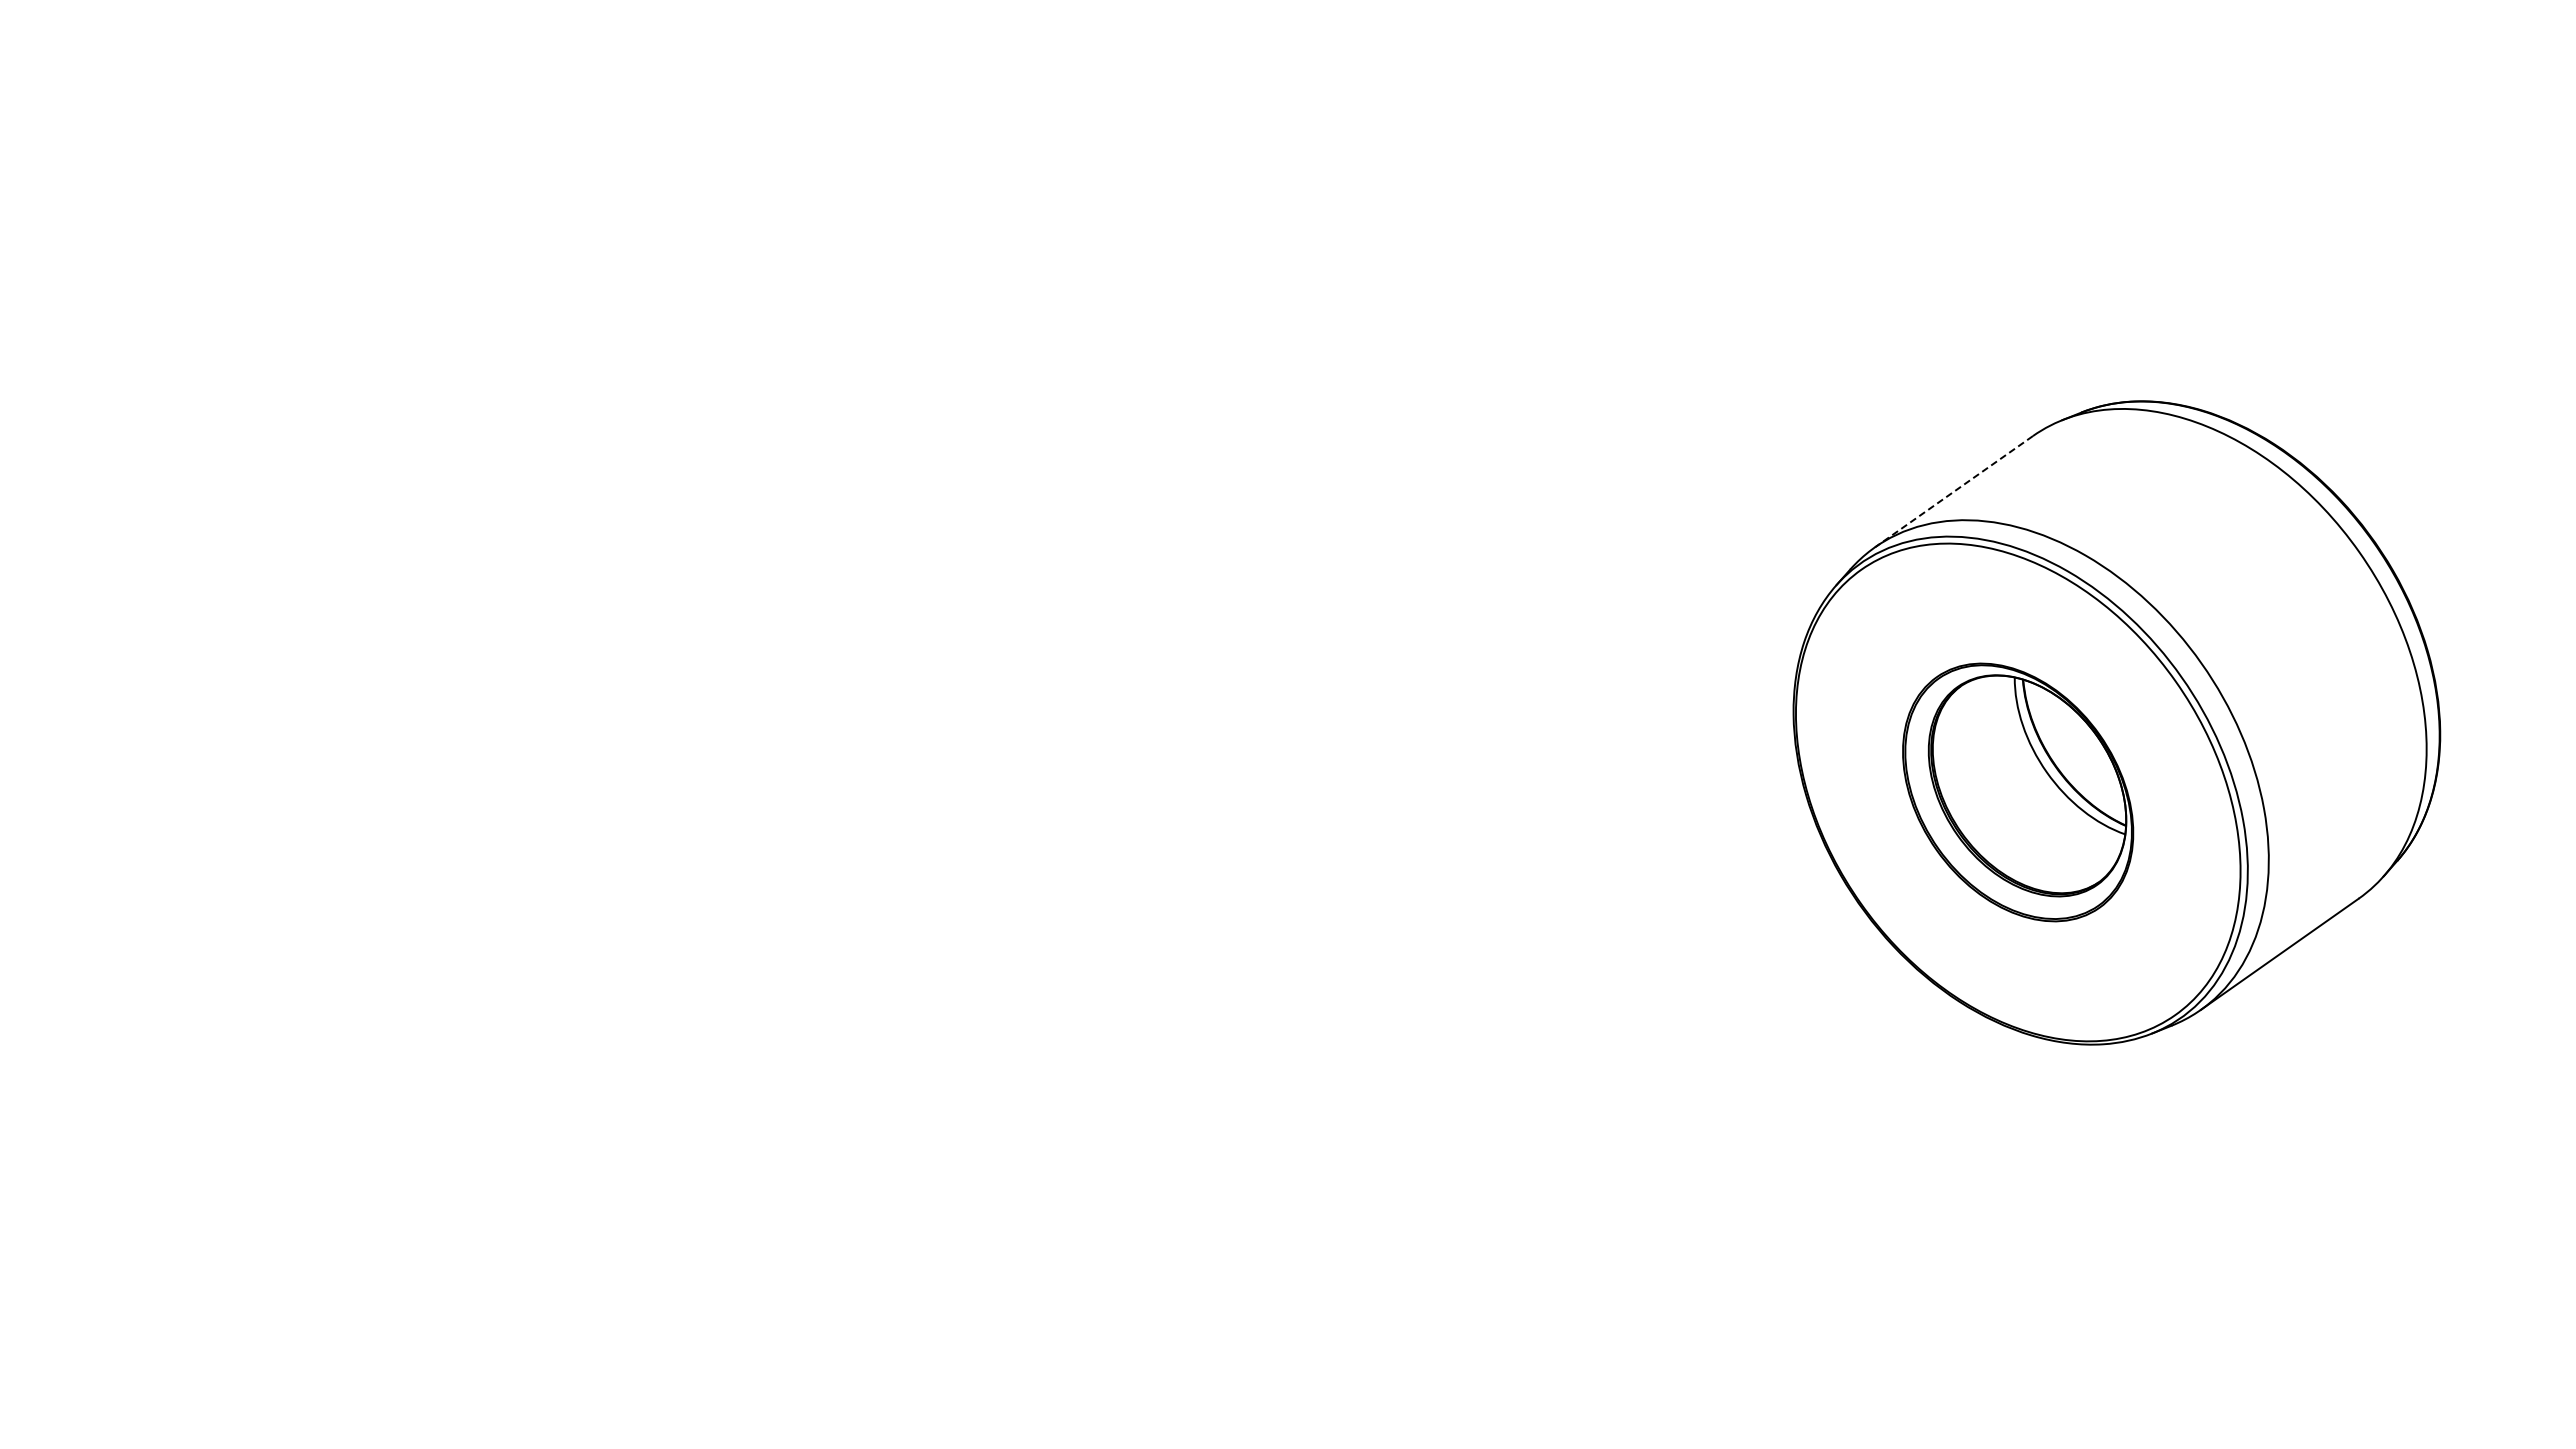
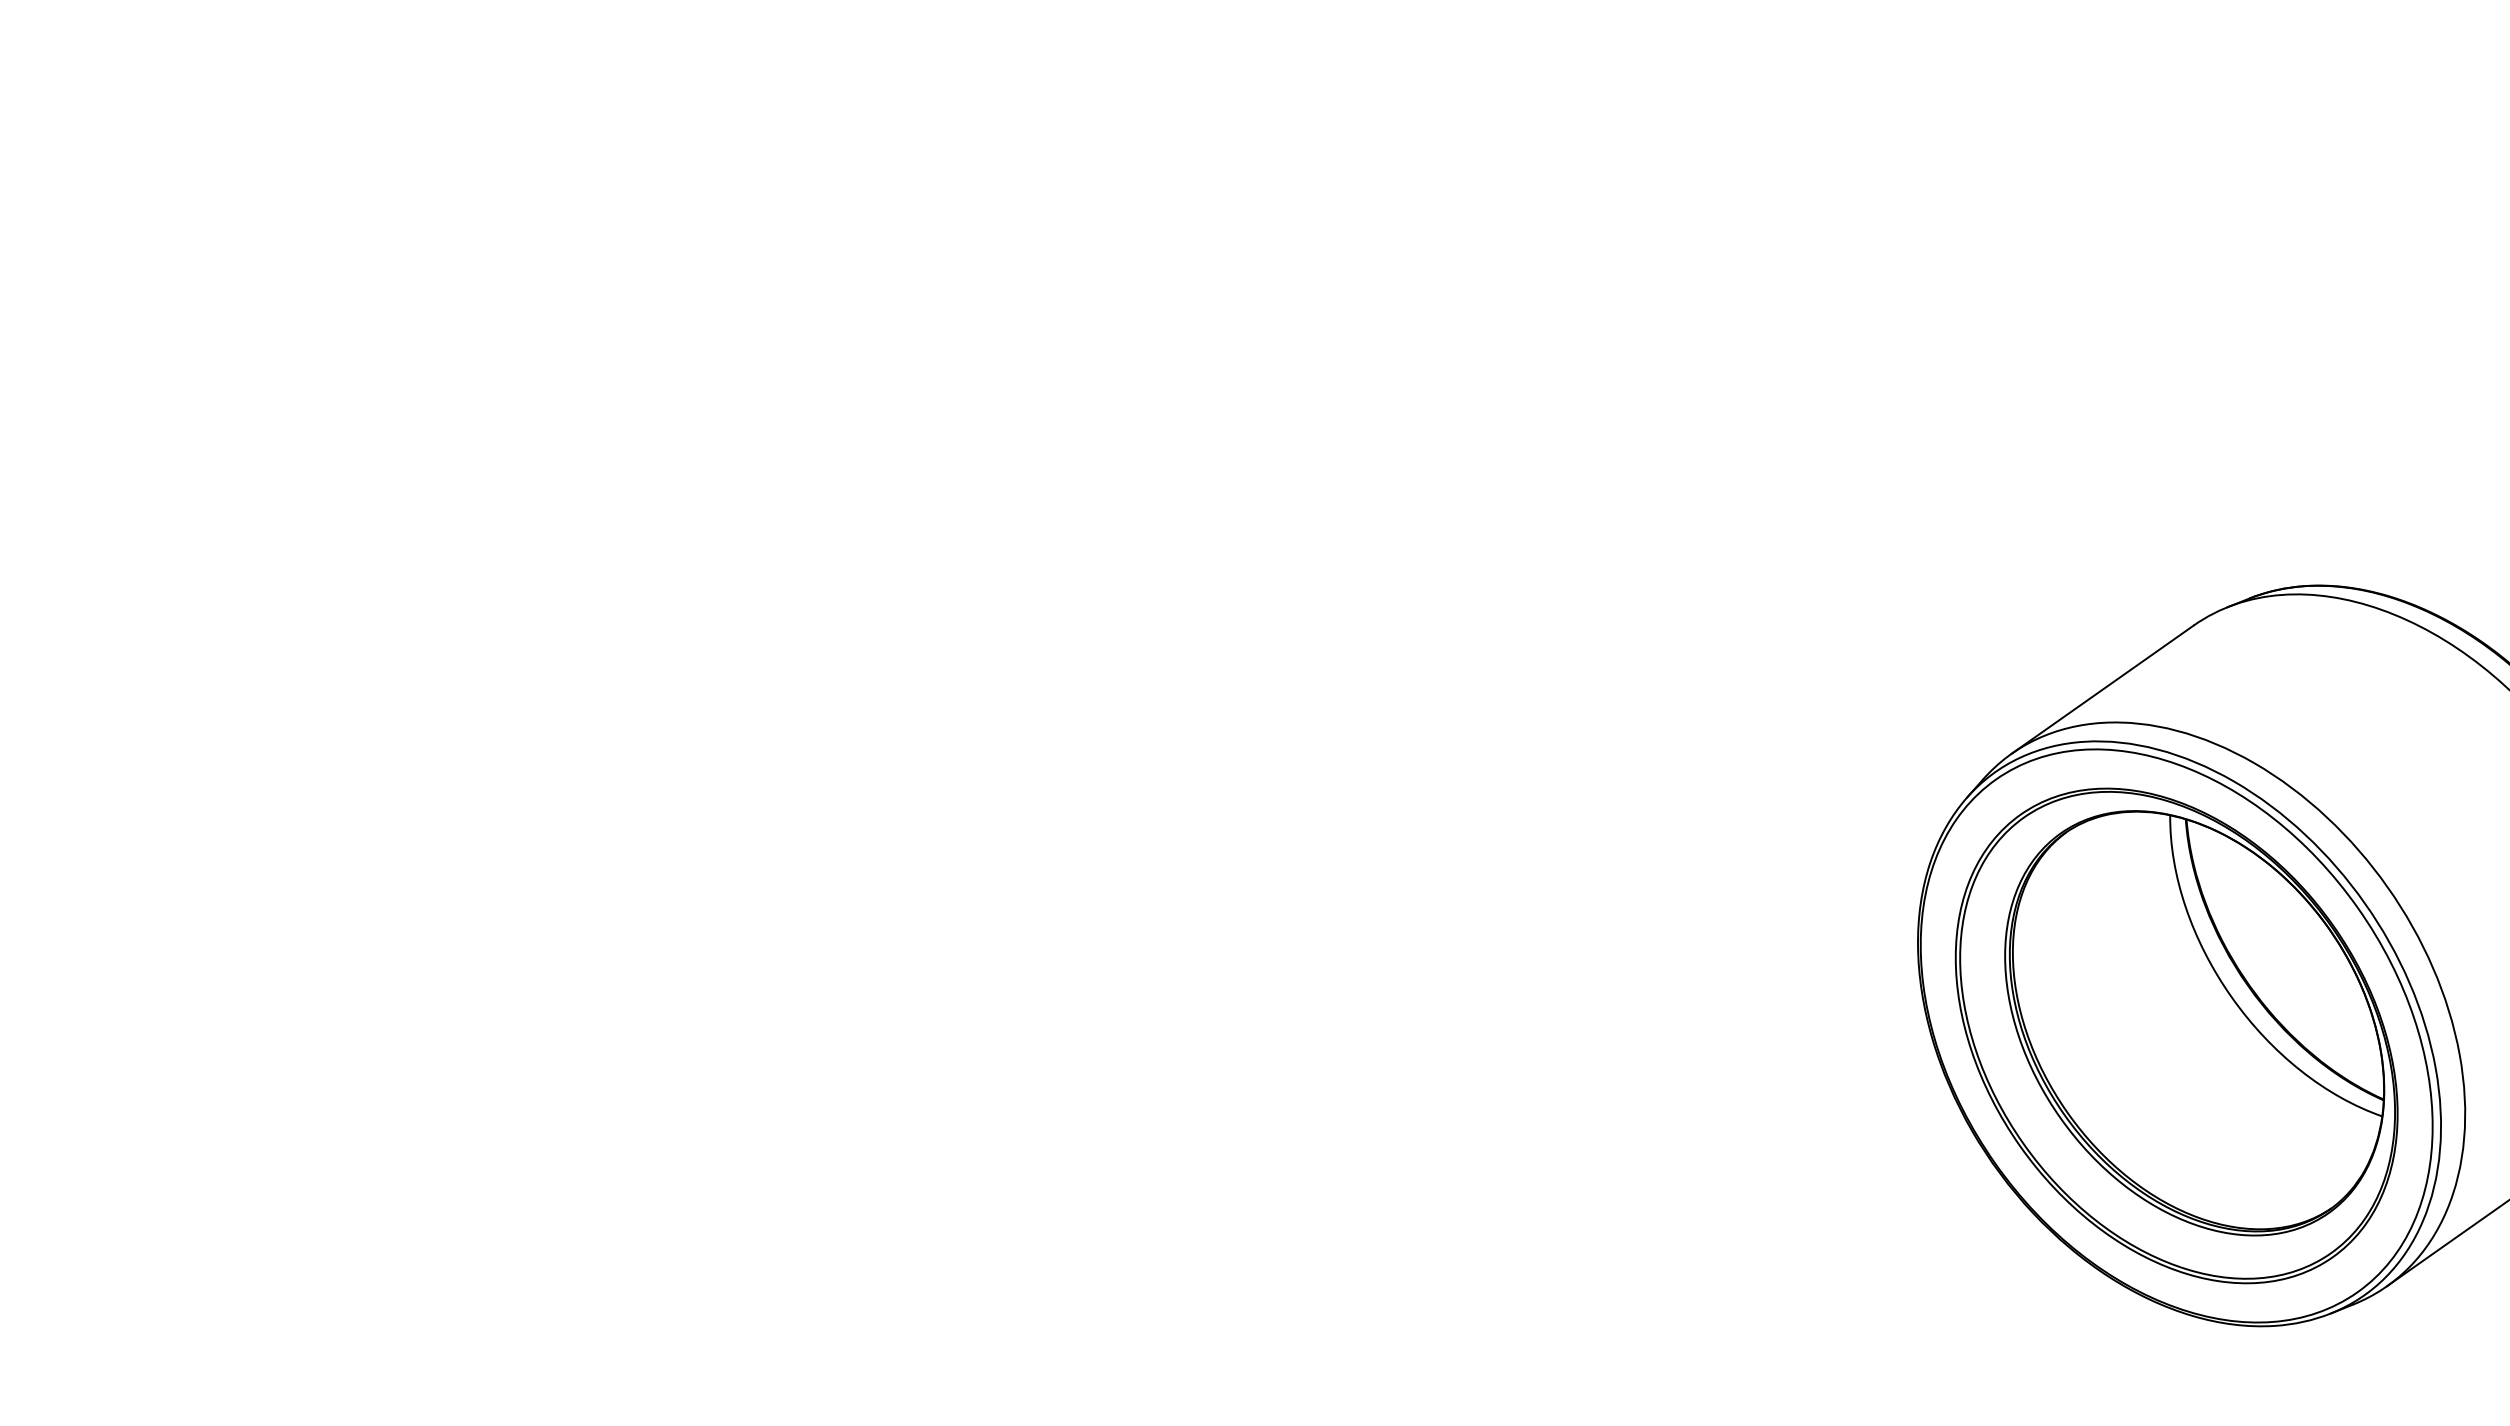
line: (1954, 491) -> (2103, 689), dashed -> solid
part: (2017, 792) -> (2175, 1035), size x1.67

